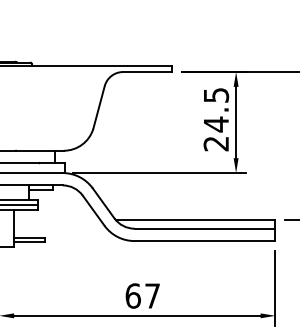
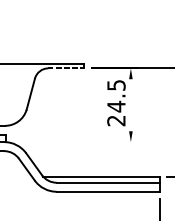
line: (147, 72) -> (66, 68), solid -> dashed
line: (236, 122) -> (131, 105), removed
line: (159, 173) -> (74, 142), removed

